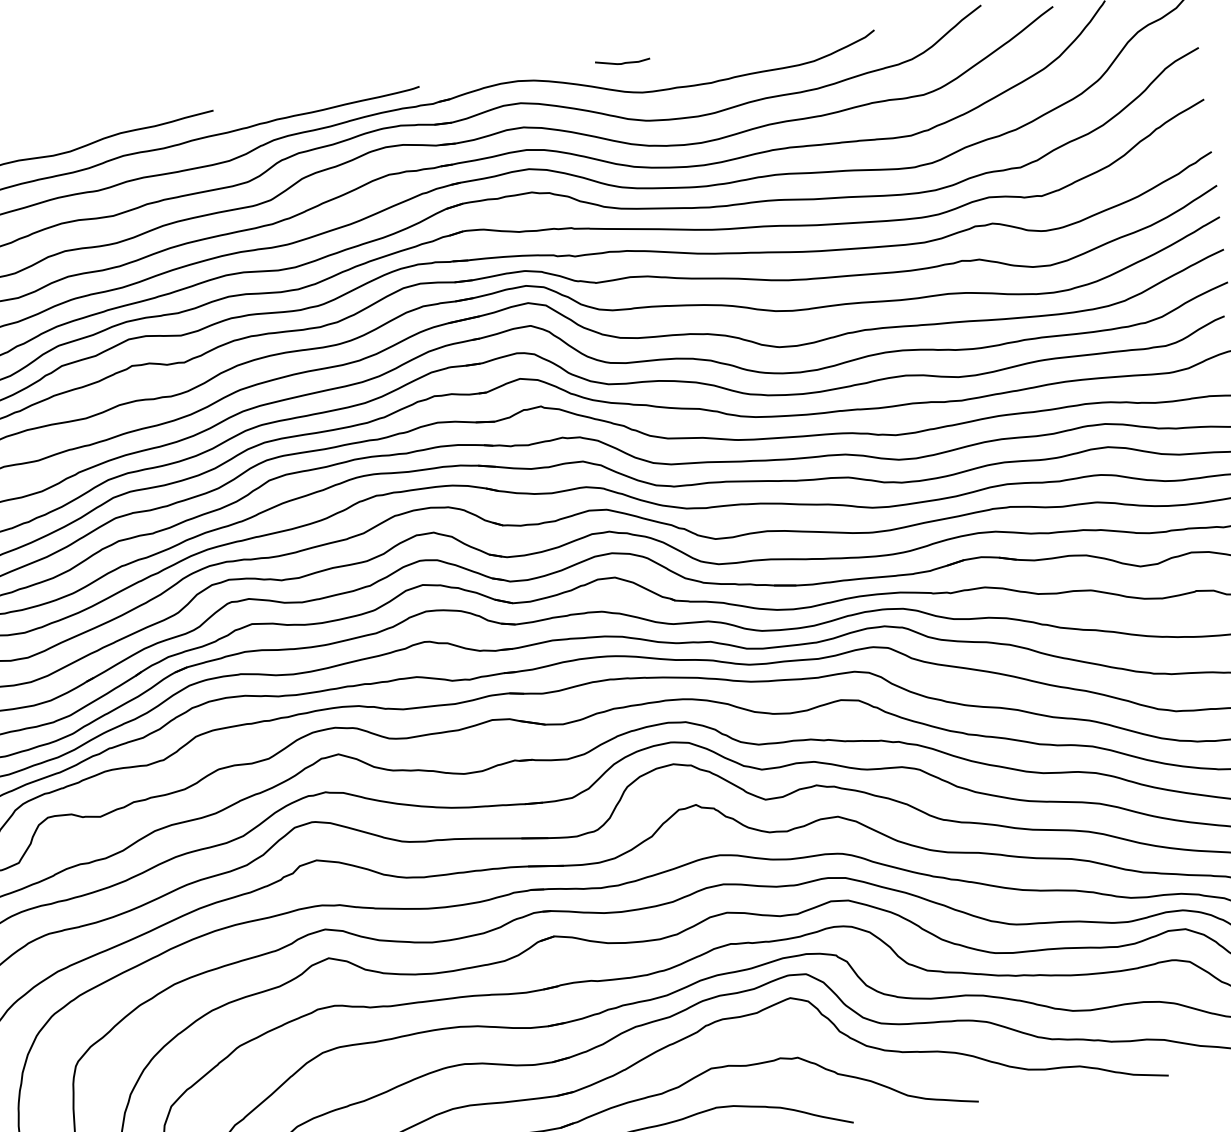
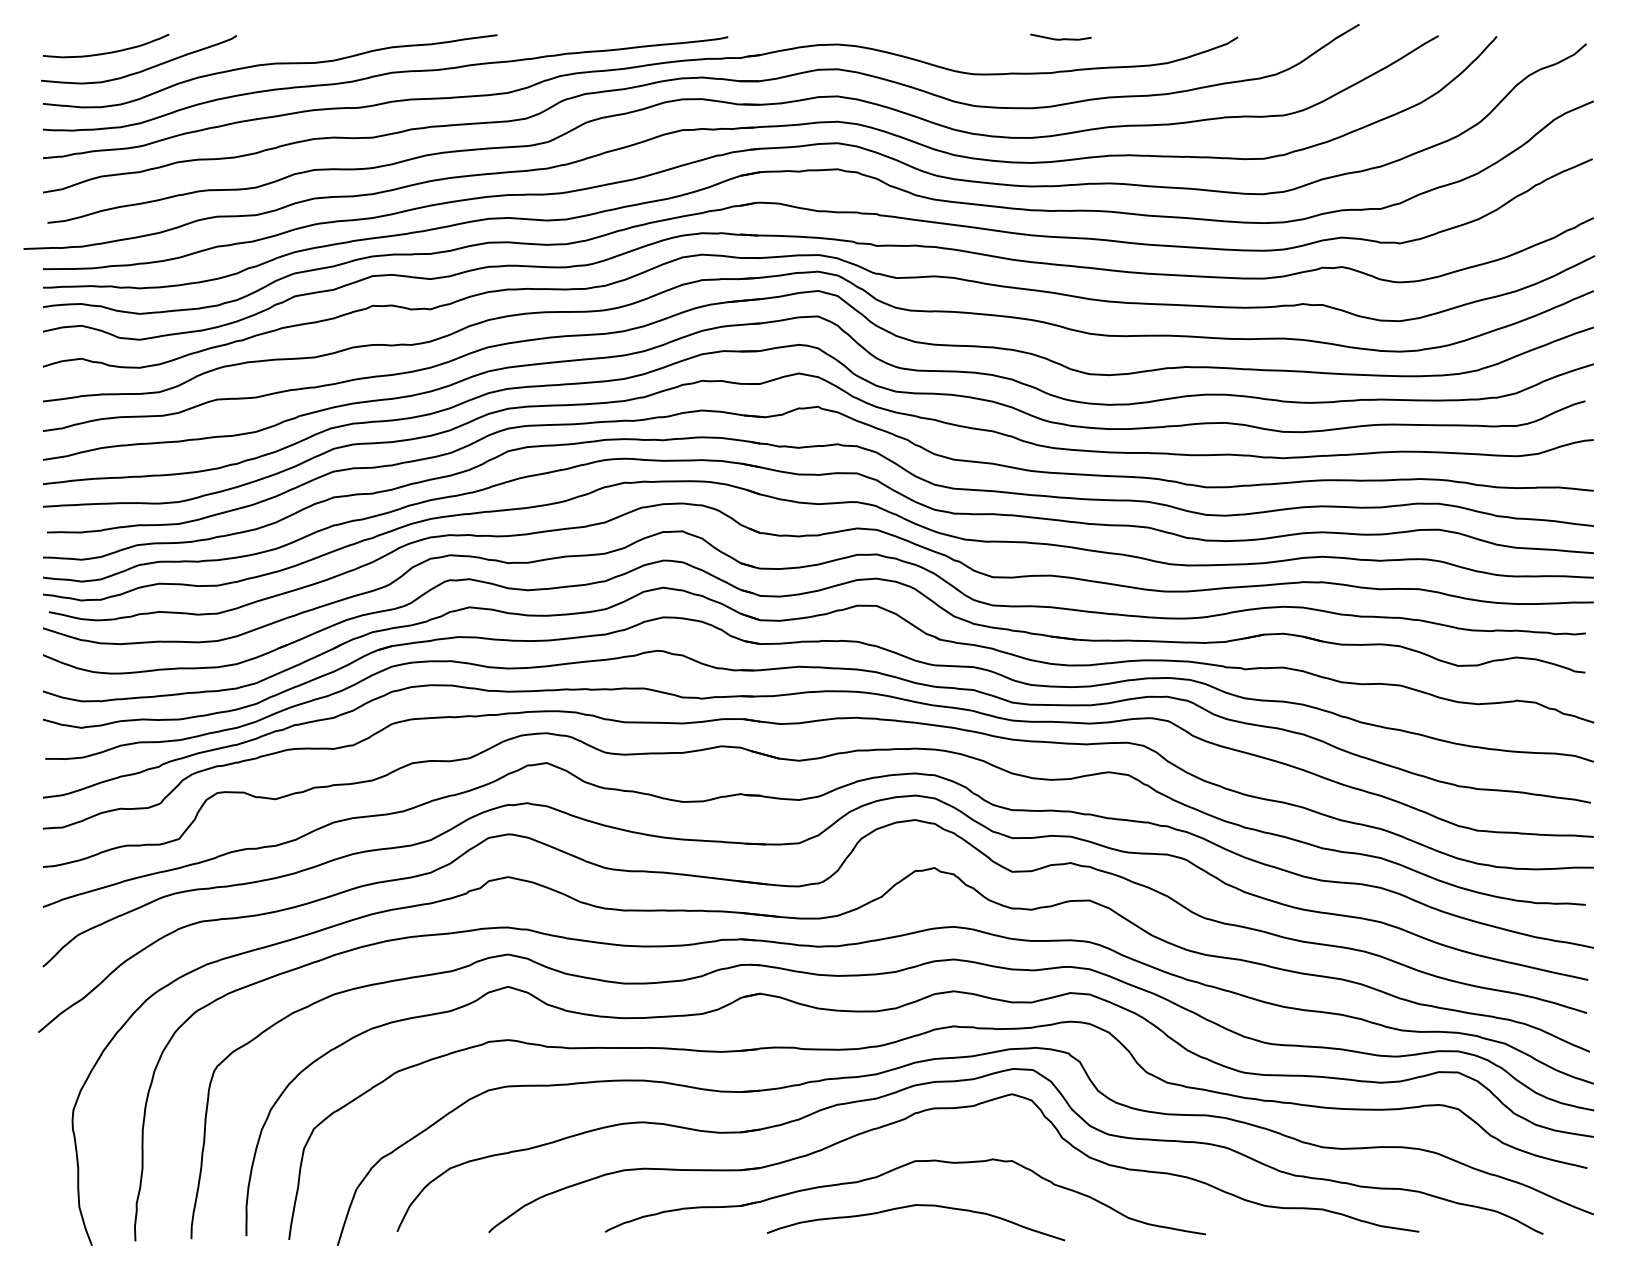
curve: (622, 62) -> (1060, 38), moved

